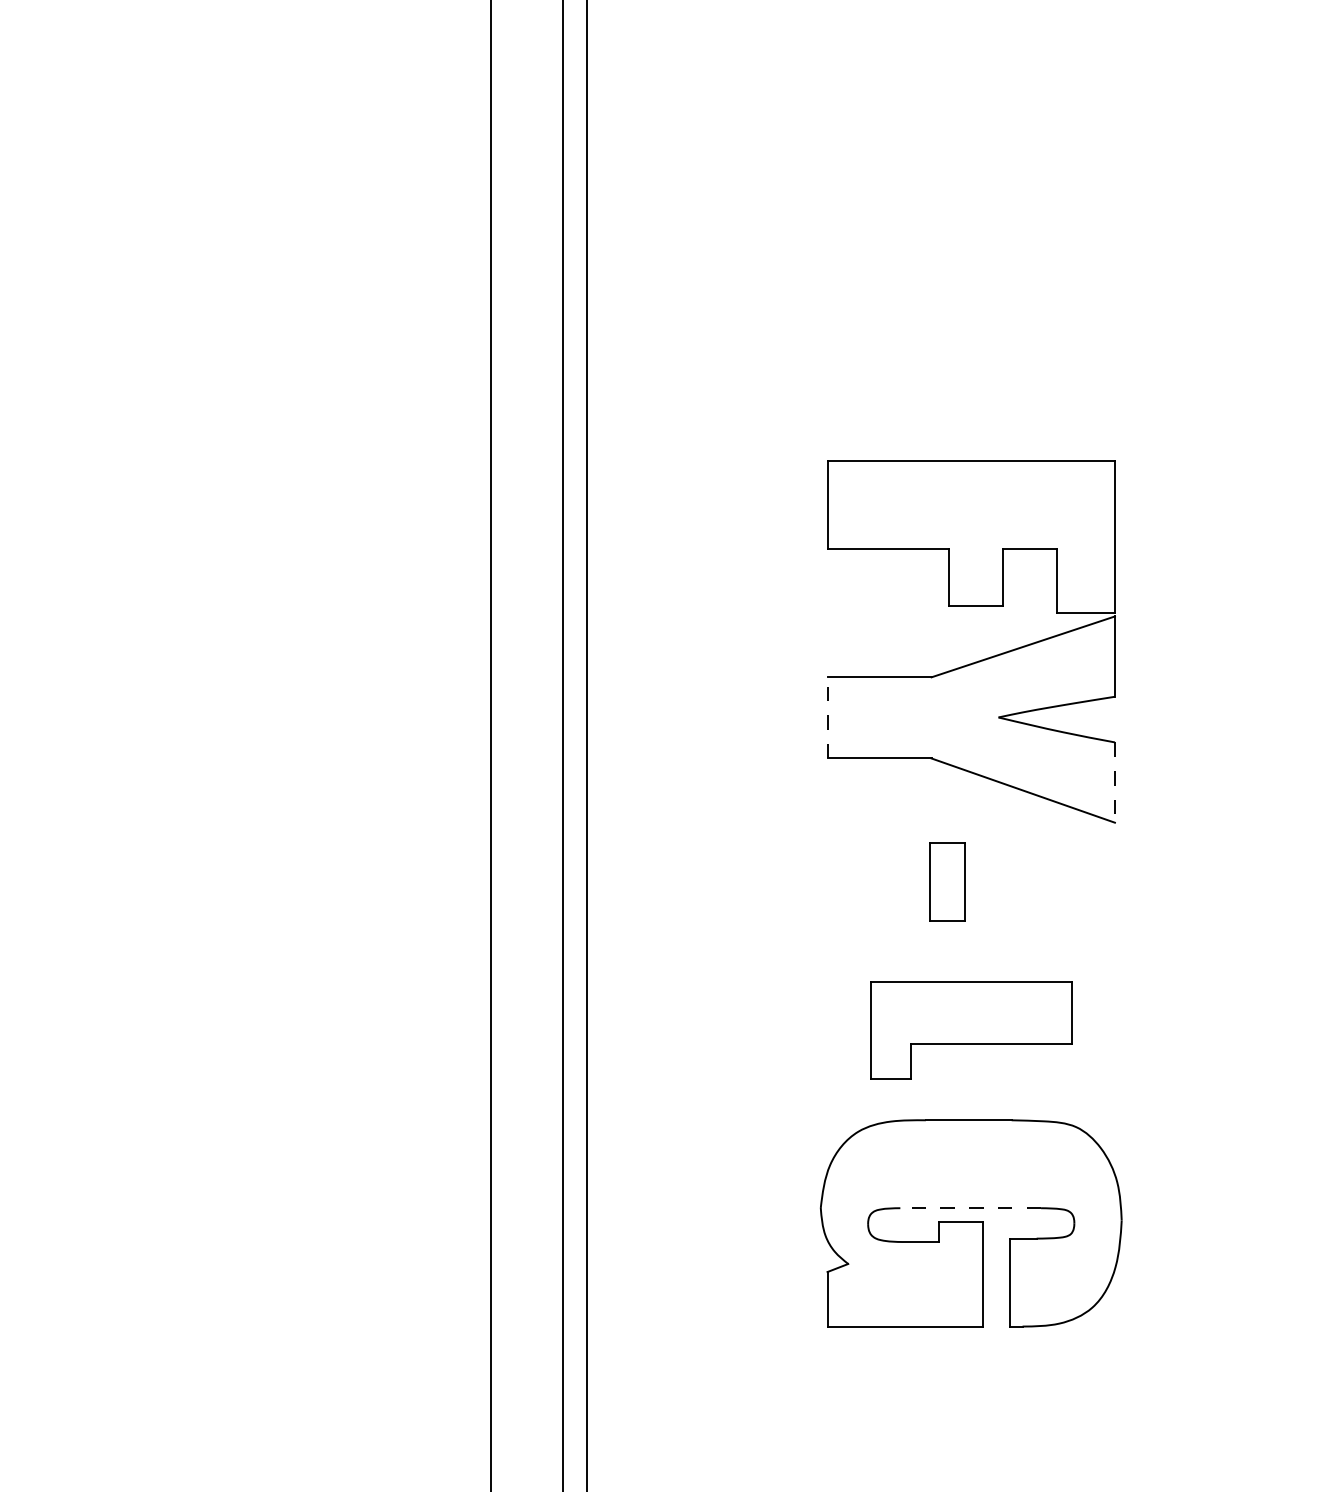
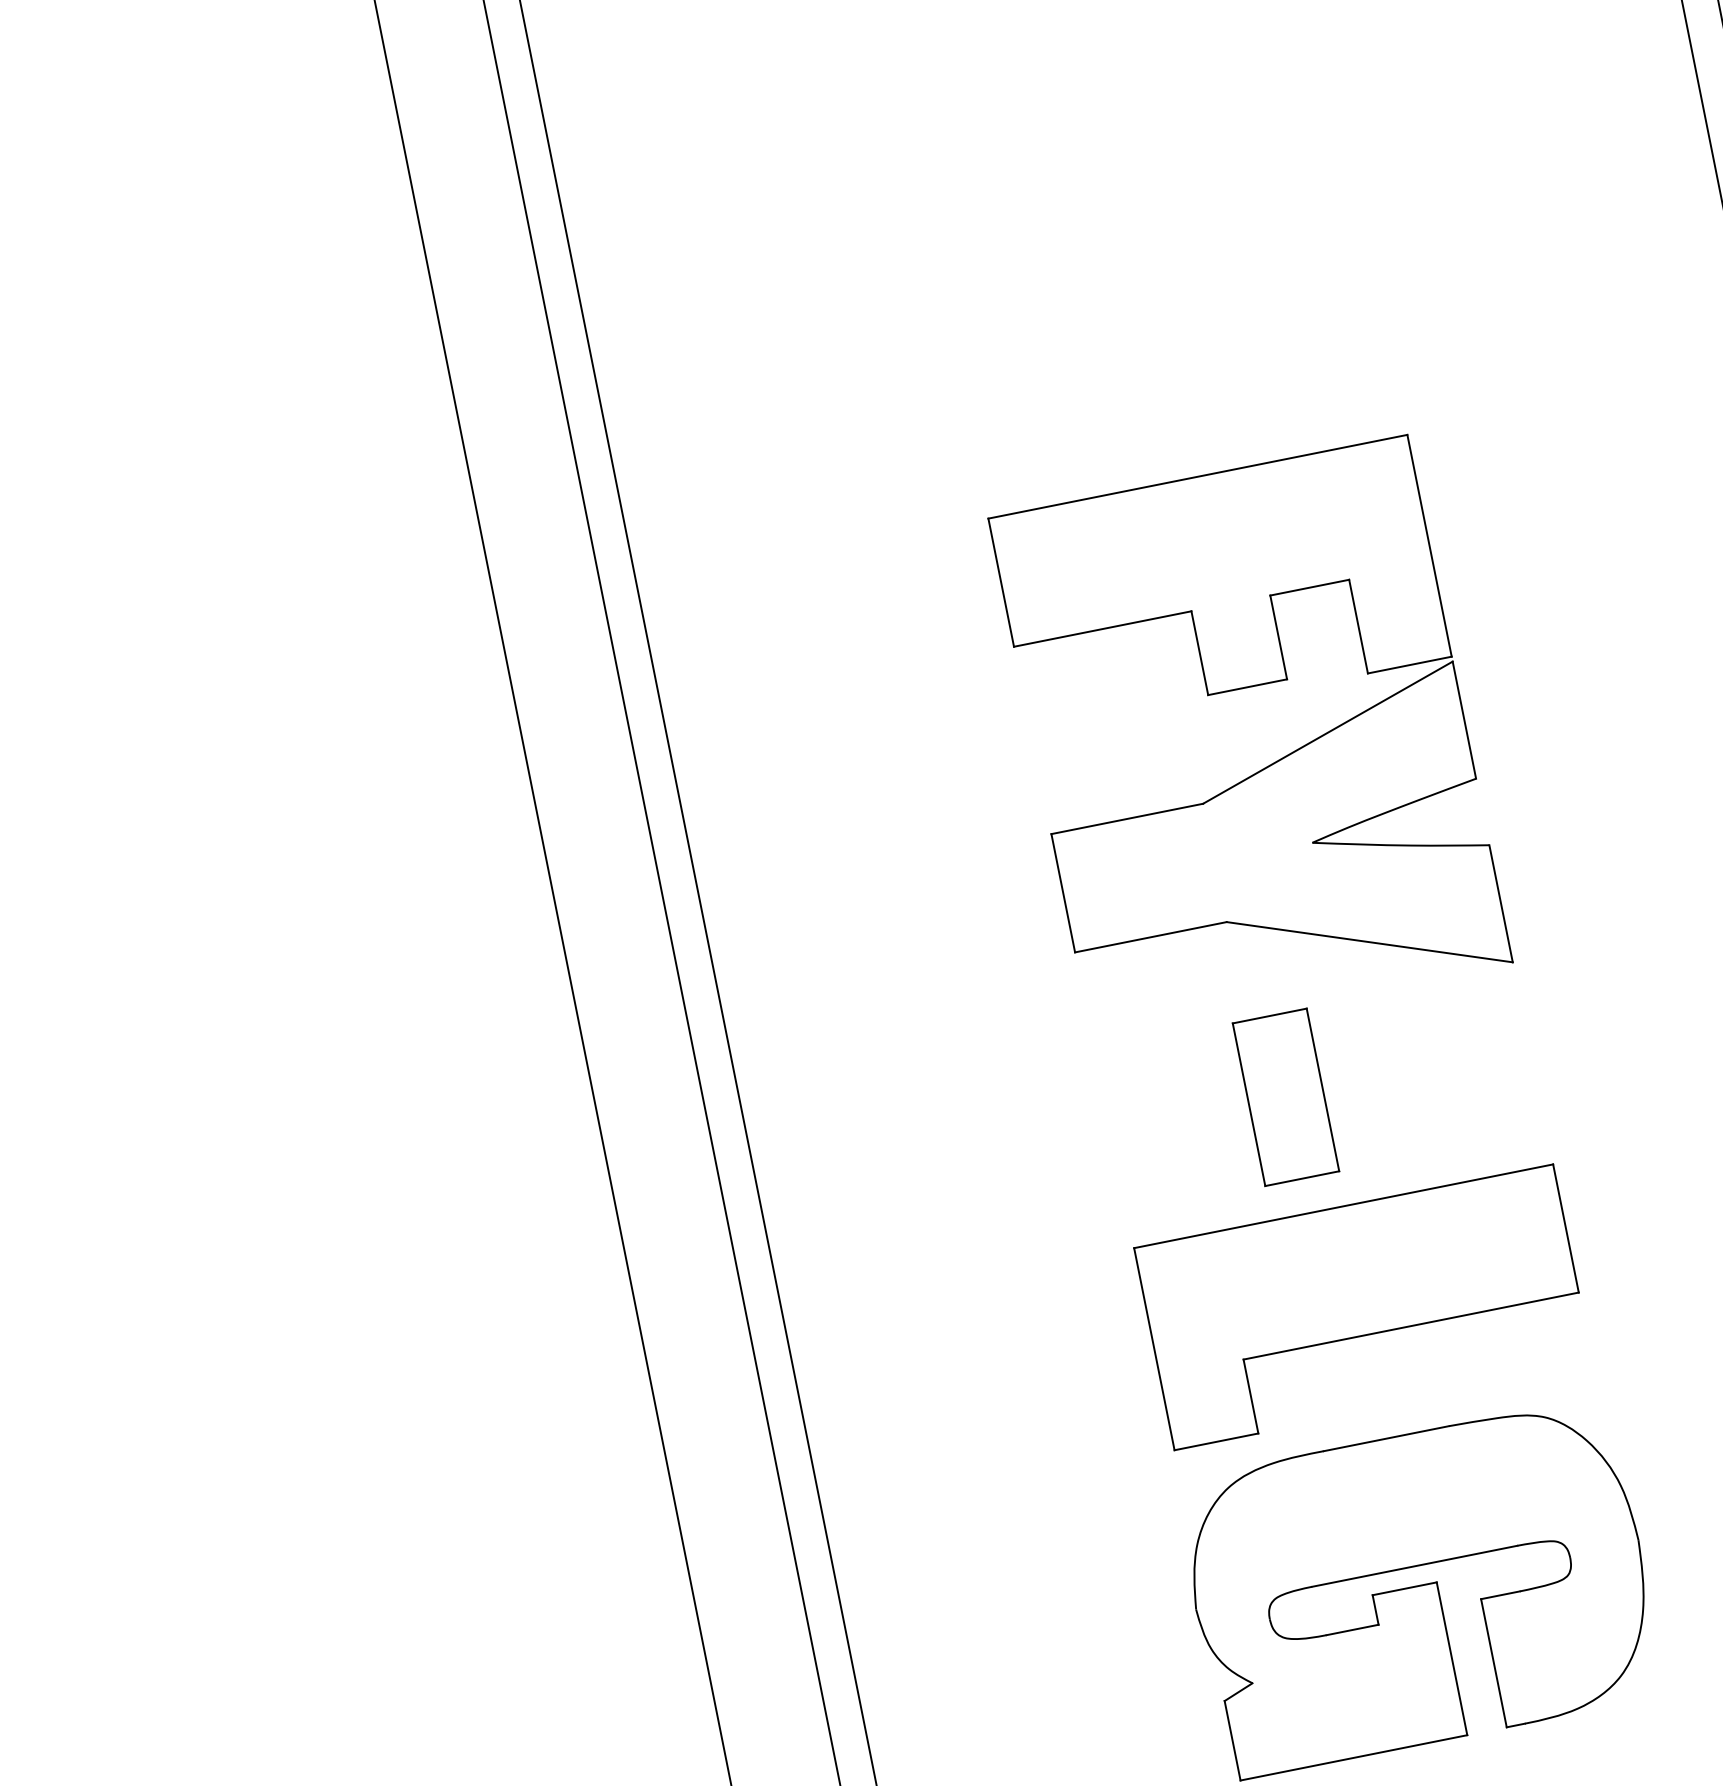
line: (827, 717) -> (1063, 892), dashed -> solid
line: (1114, 783) -> (1500, 905), dashed -> solid
part: (947, 881) -> (1285, 1096), size x1.43
part: (971, 1030) -> (1364, 1307), size x1.43
line: (970, 1208) -> (1414, 1566), dashed -> solid

